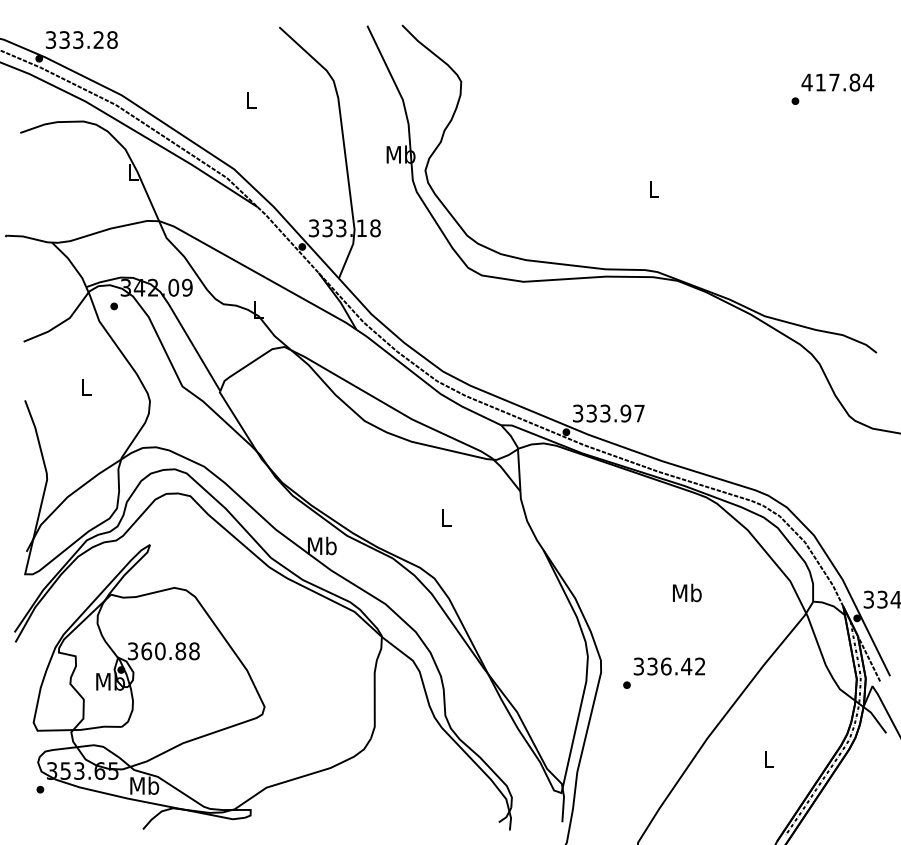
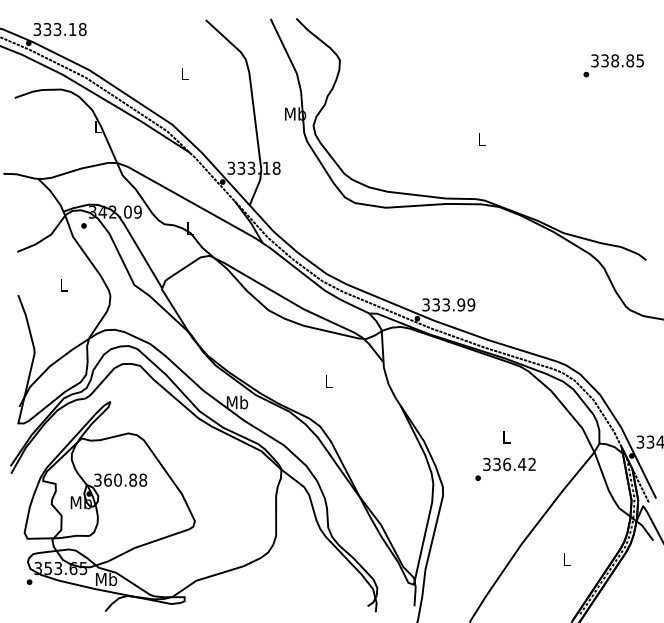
text: (98, 40) -> (72, 29), 333.28 -> 333.18
text: (837, 82) -> (617, 60), 417.84 -> 338.85
text: (639, 413) -> (471, 304), 333.97 -> 333.99
text: (687, 592) -> (506, 436), Mb -> L
text: (664, 672) -> (505, 468), moved

